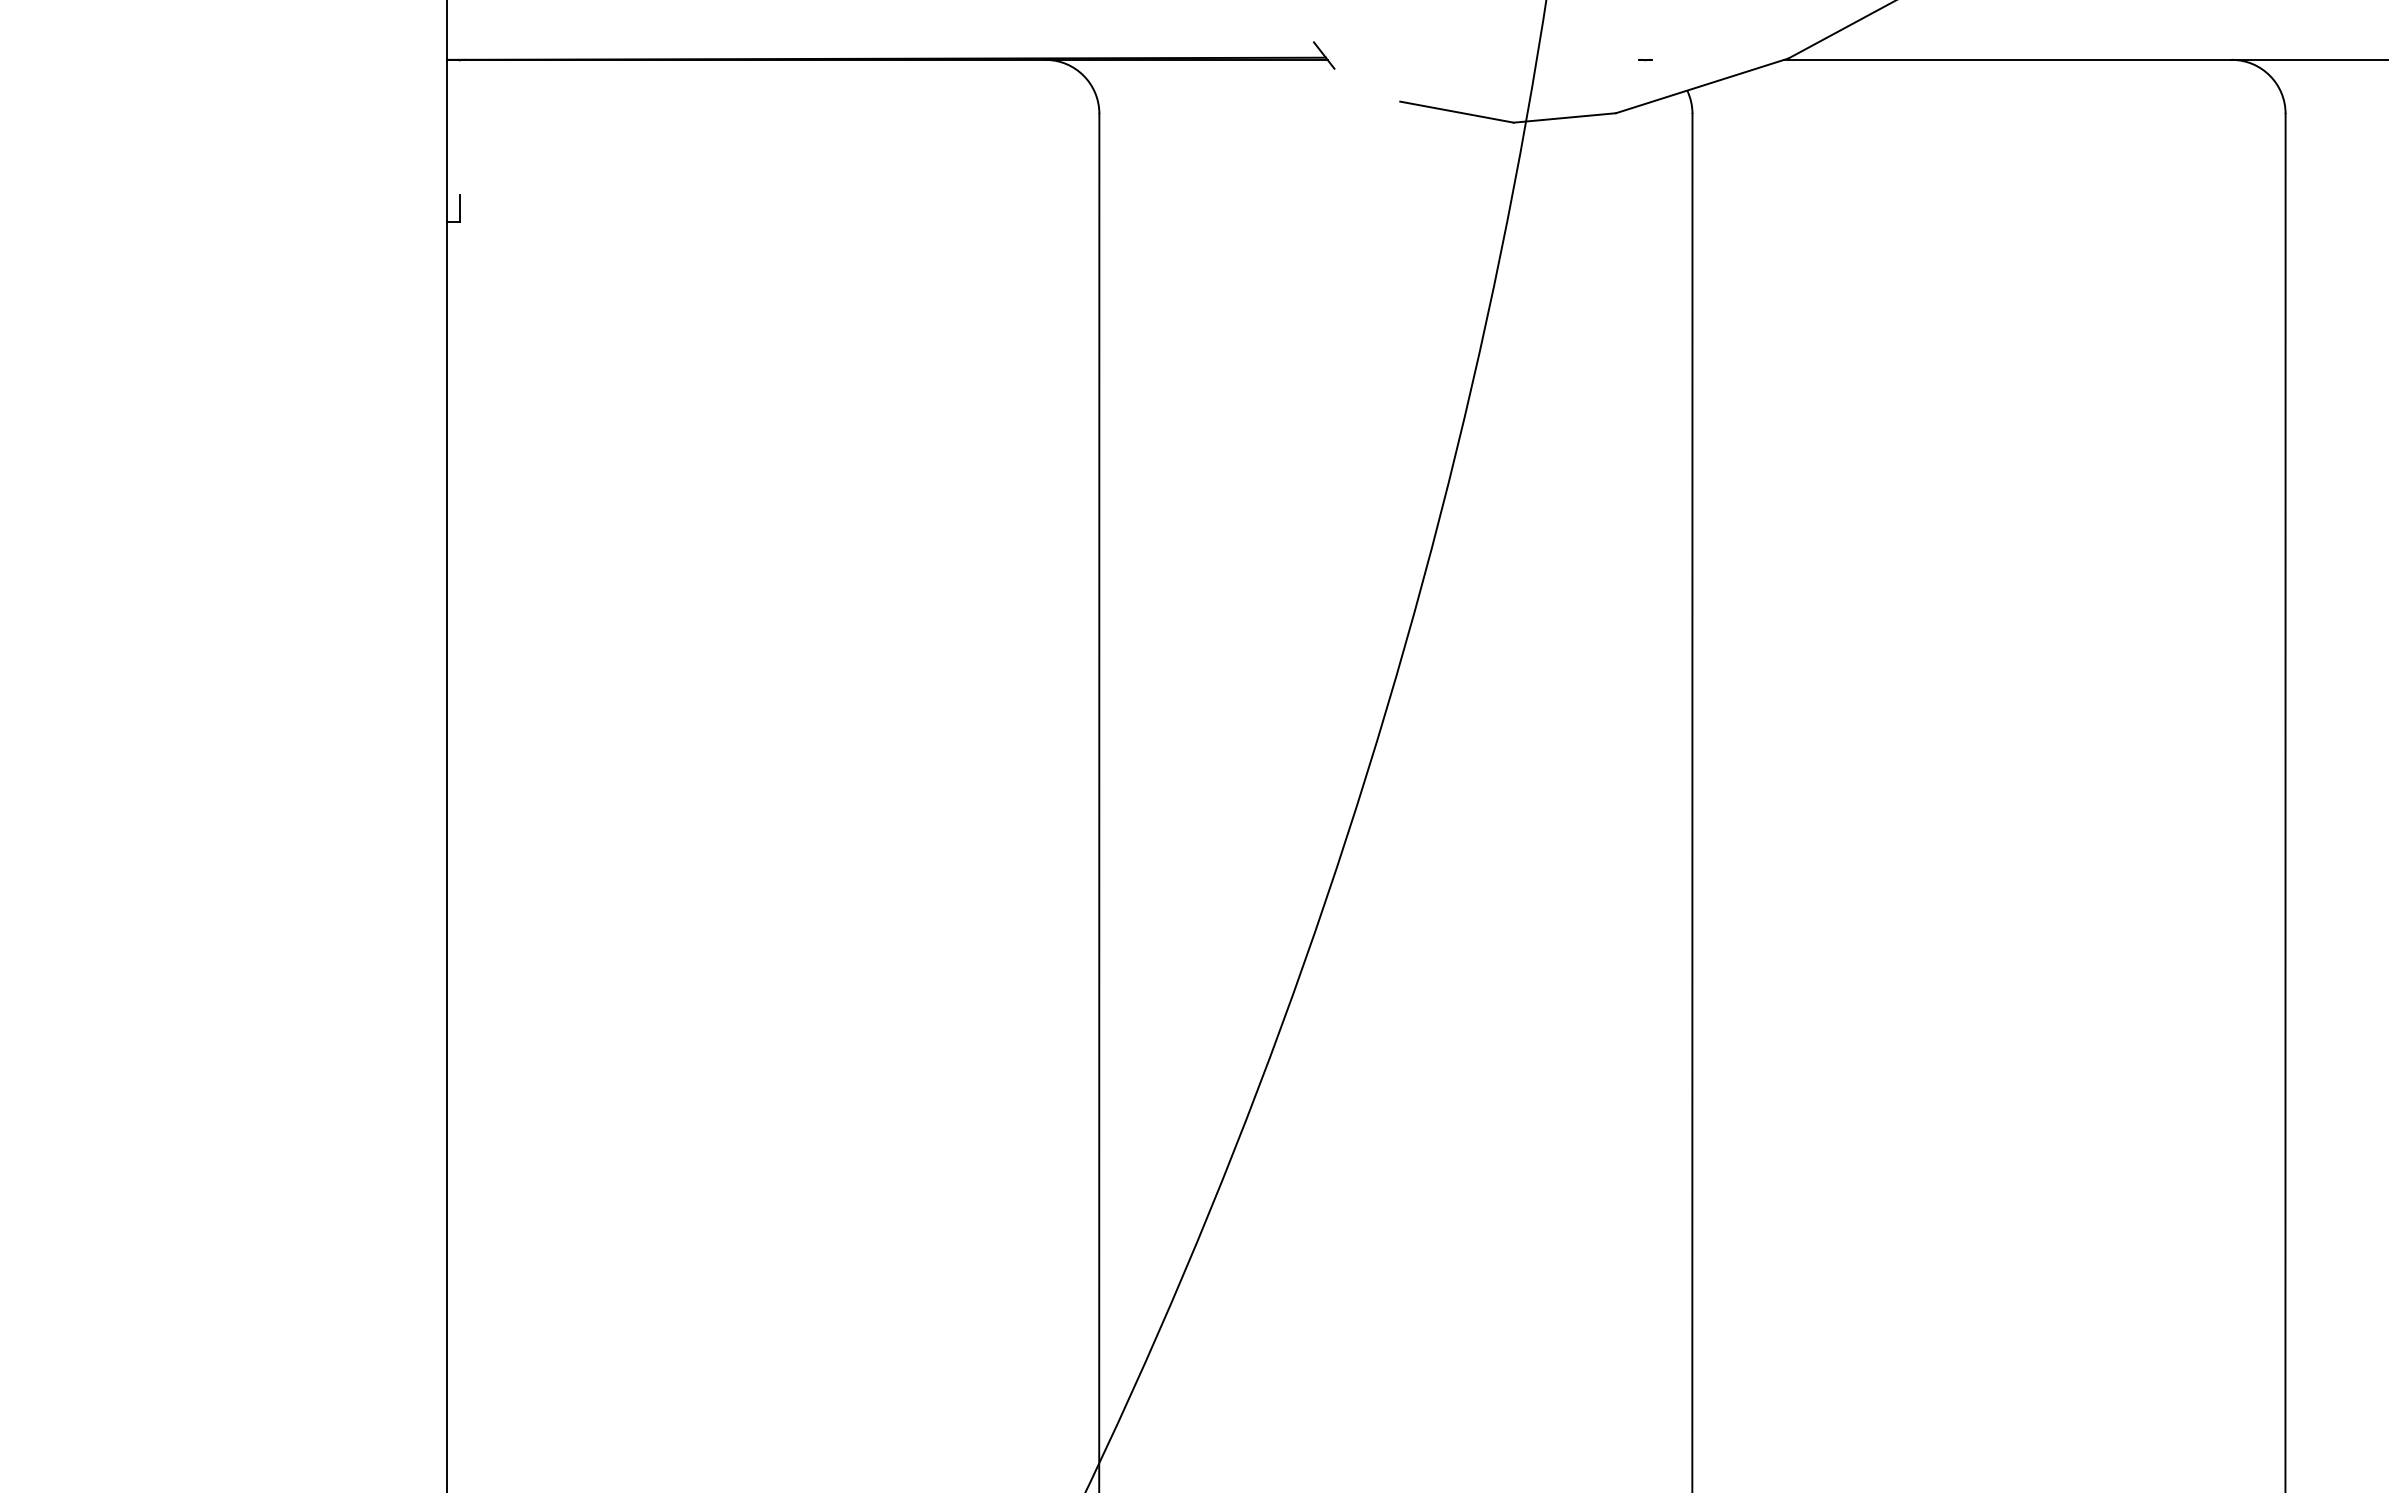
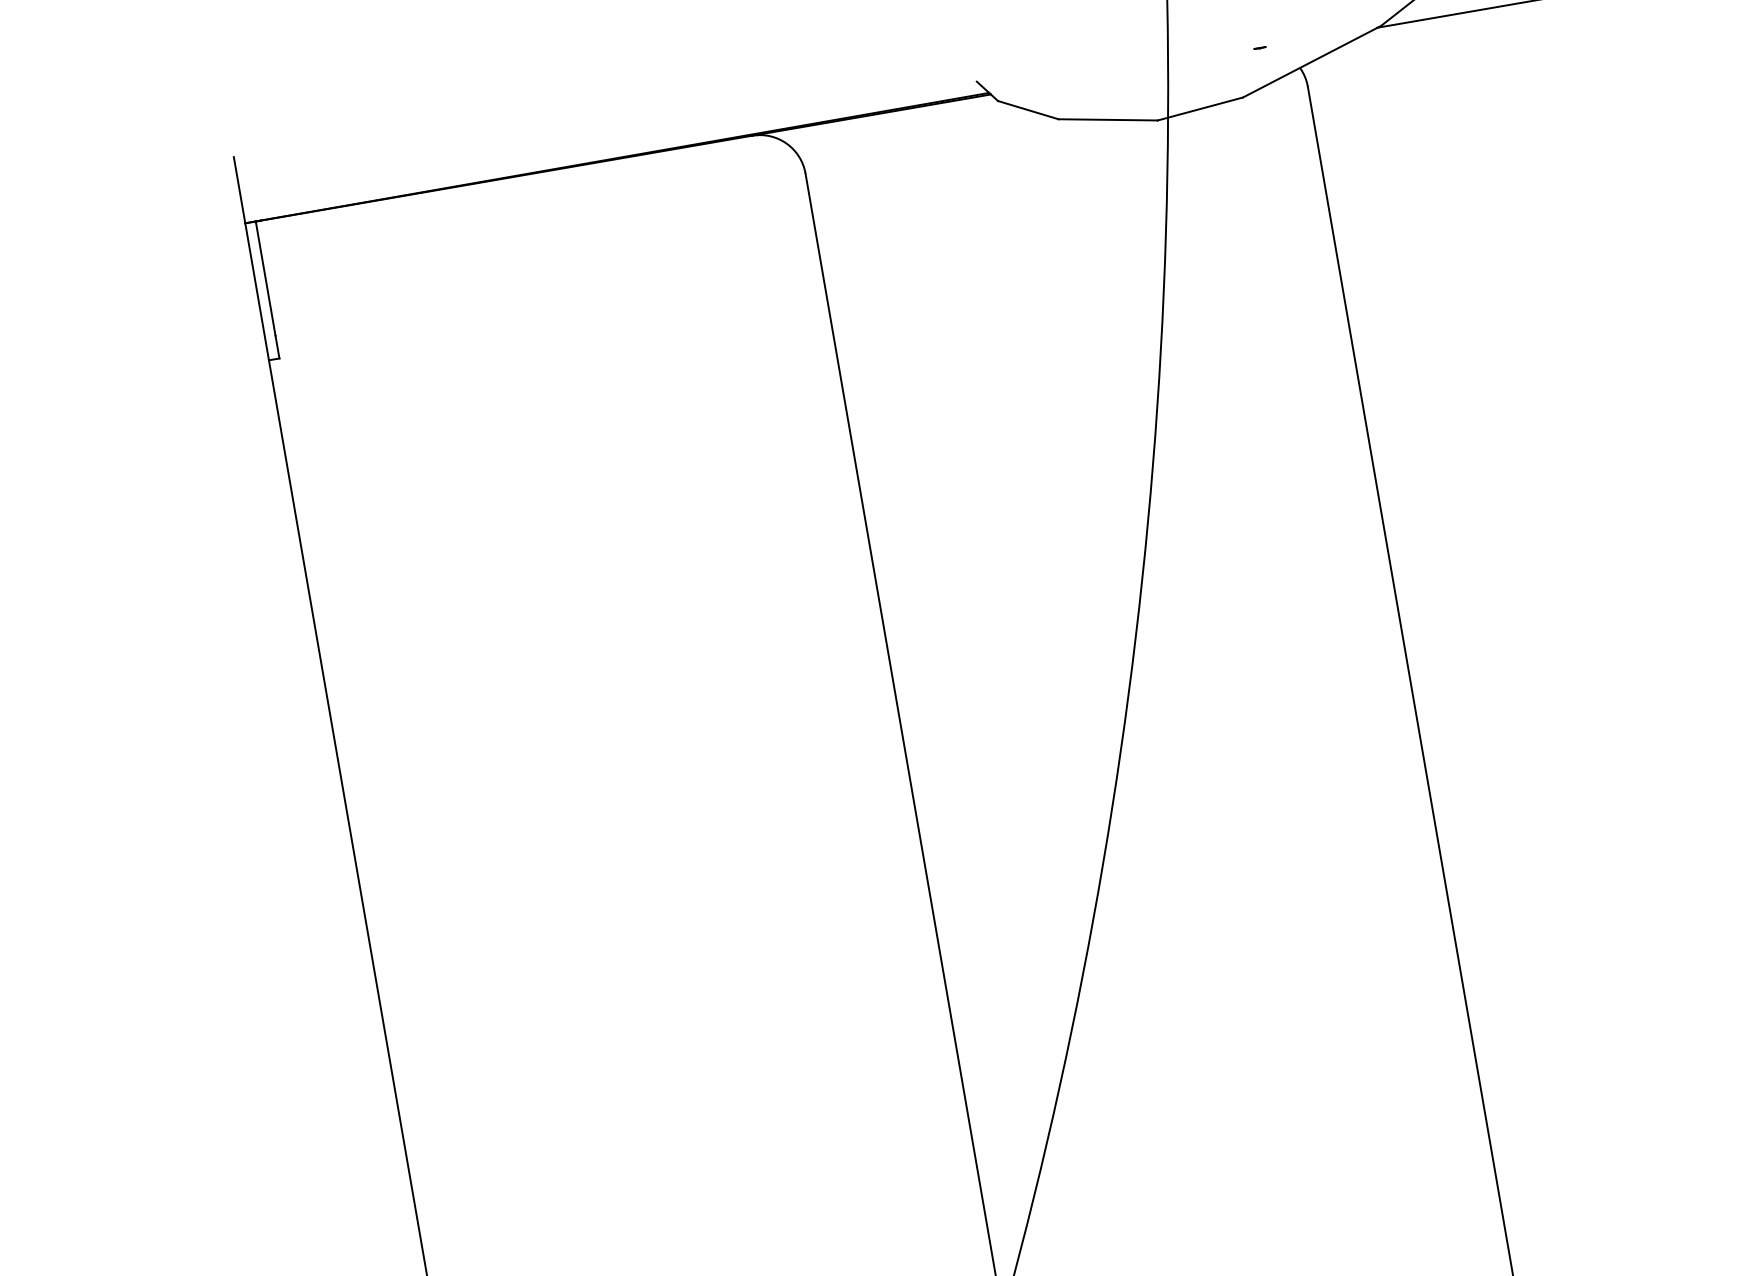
line: (1367, 84) -> (1028, 109), added
line: (459, 126) -> (265, 277), added

